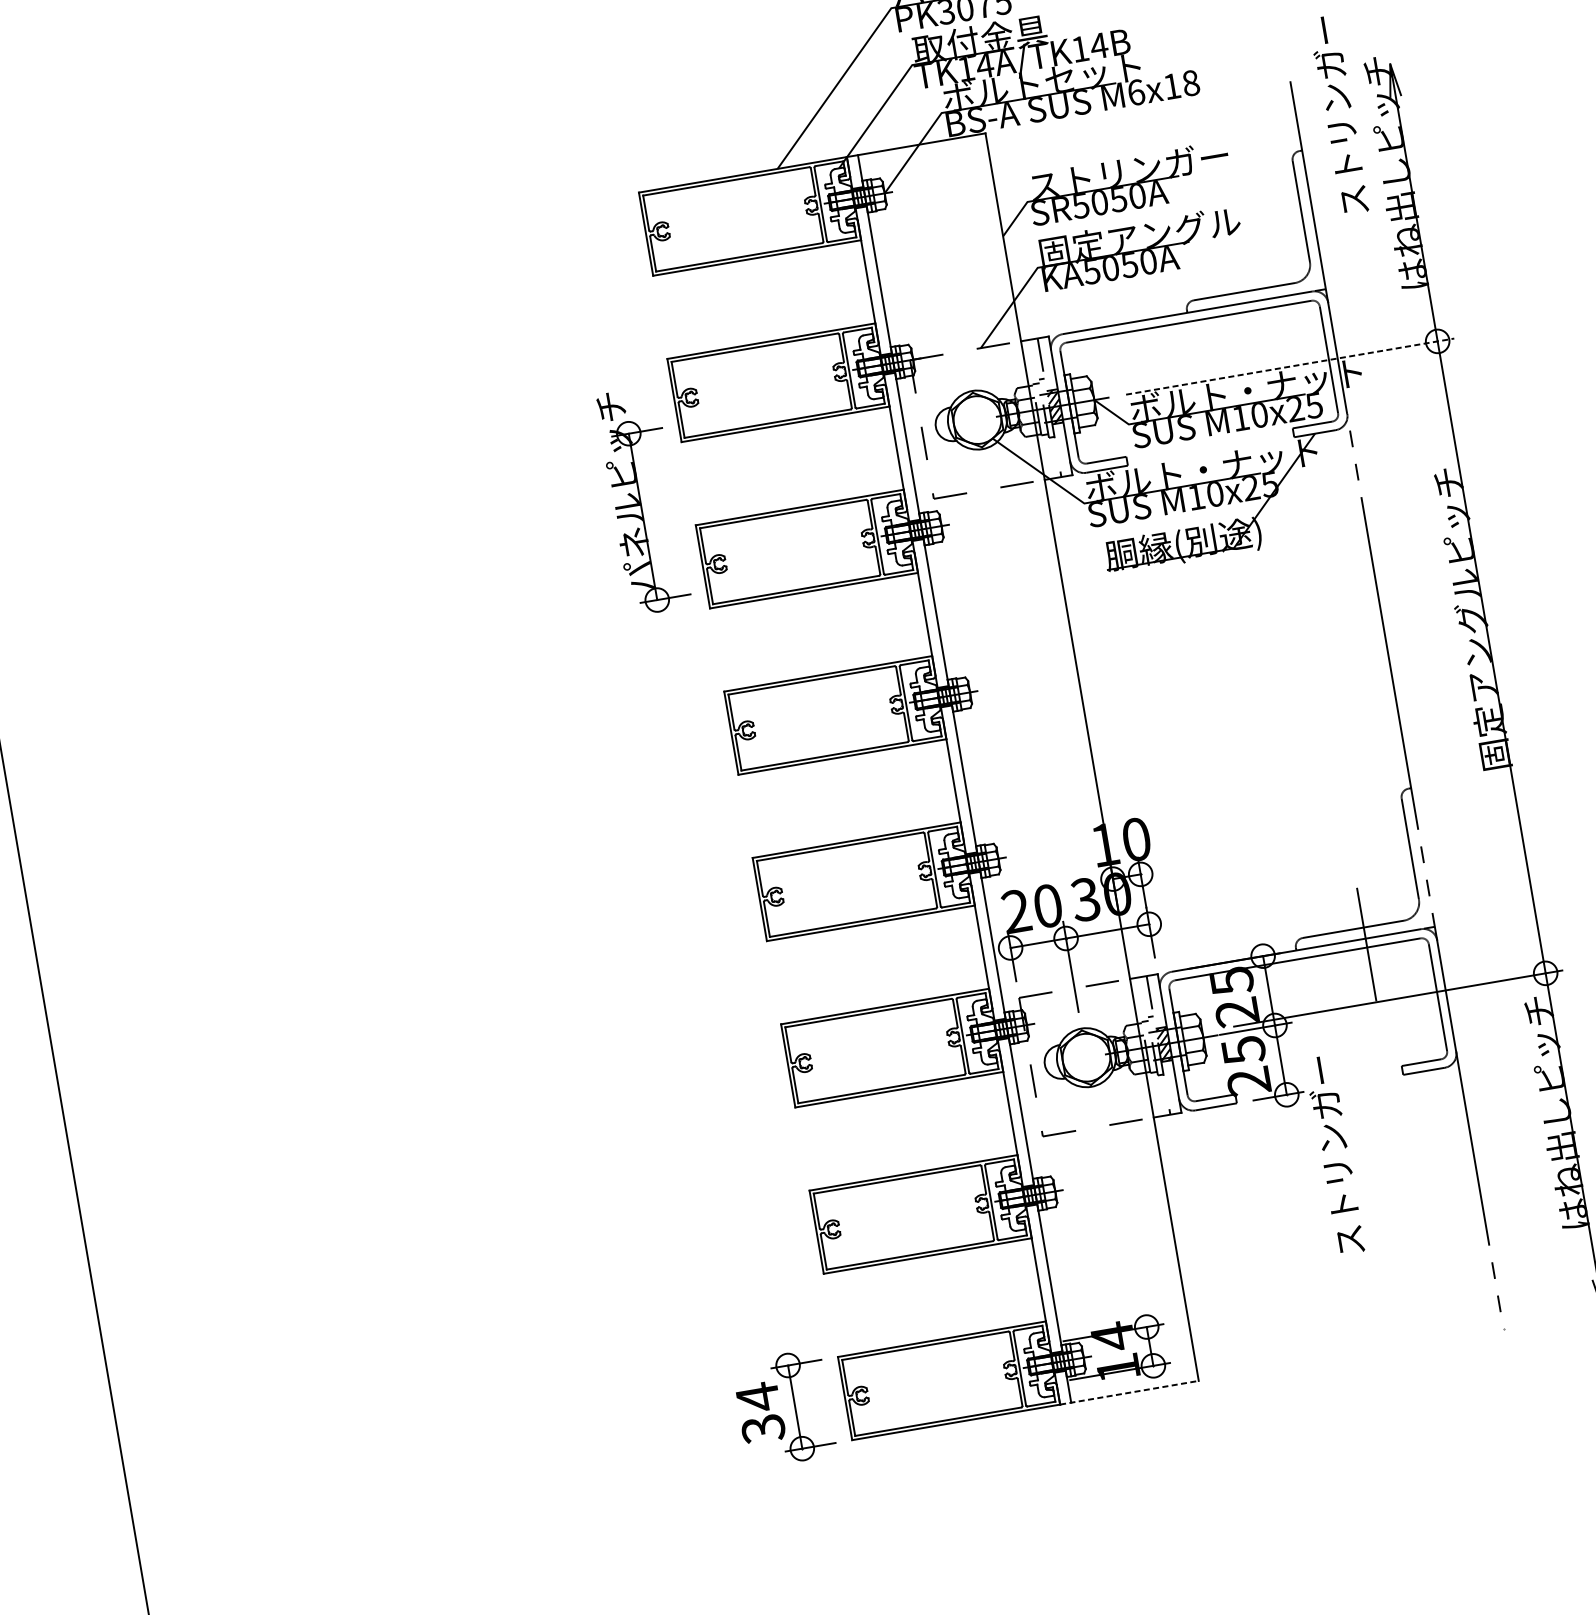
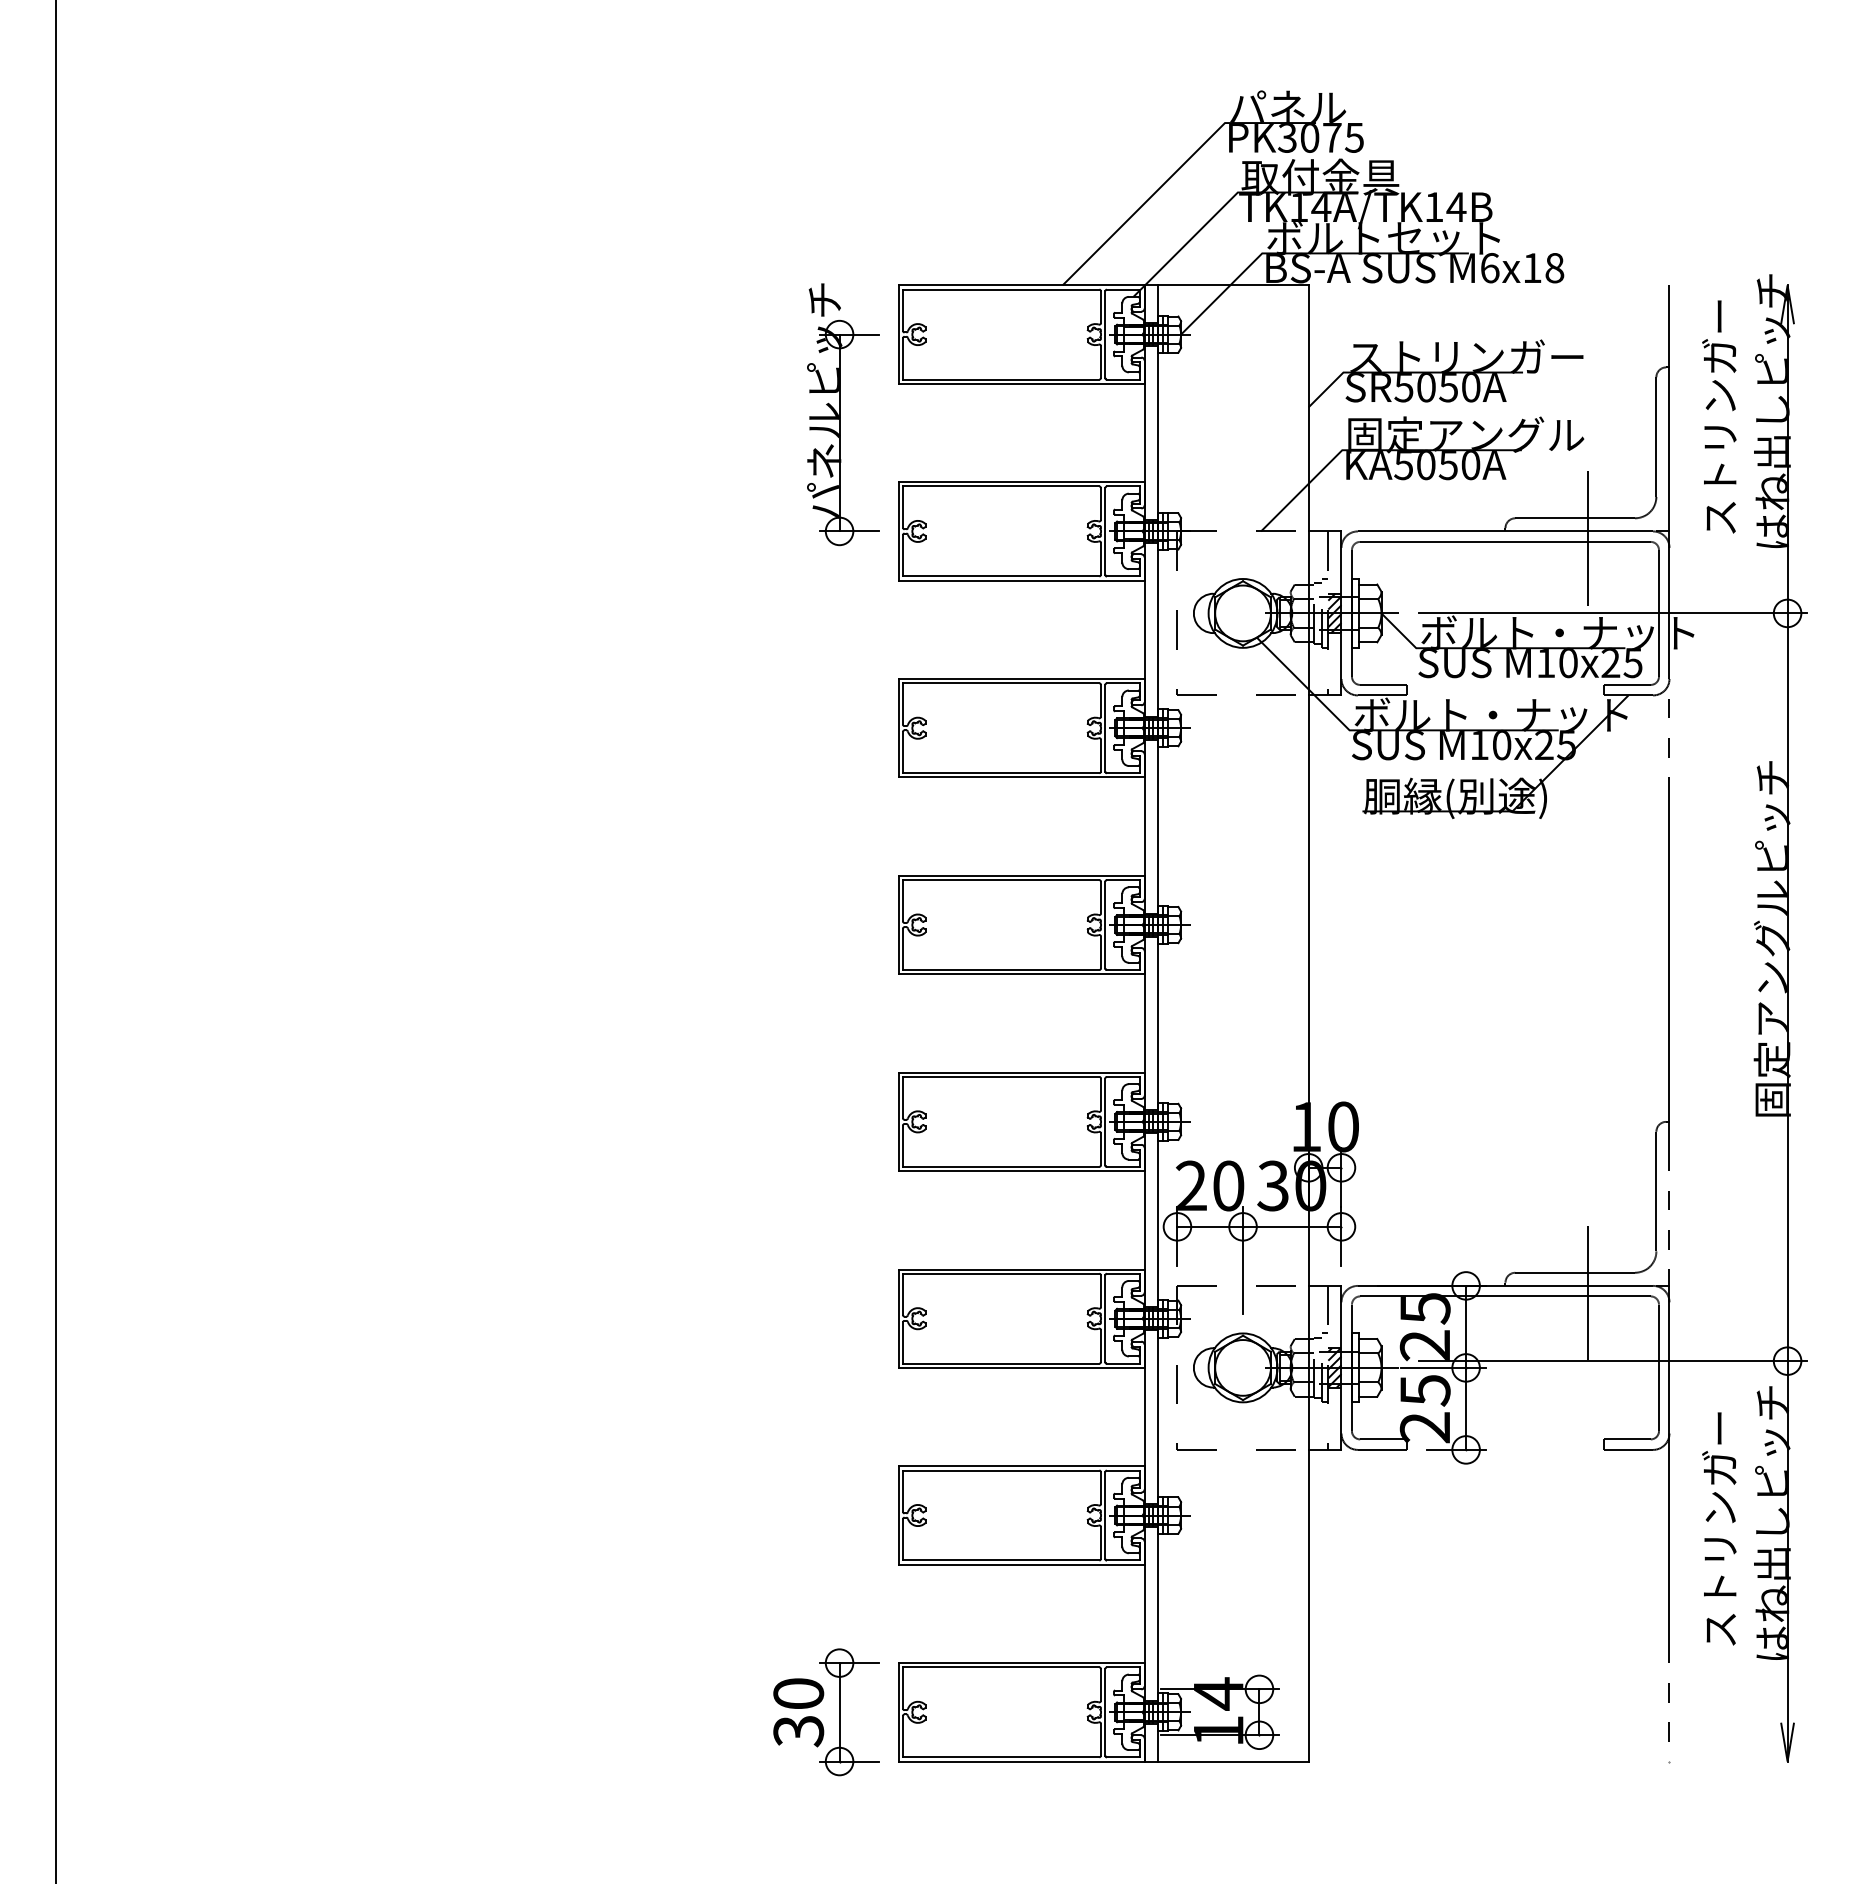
text: (1338, 114) -> (1719, 416), moved
line: (1257, 306) -> (1587, 538), added
line: (1290, 366) -> (1613, 613), dashed -> solid
part: (643, 500) -> (843, 414), moved
text: (1334, 1154) -> (1719, 1528), moved
line: (1130, 1392) -> (1227, 1761), dashed -> solid
text: (757, 1397) -> (798, 1693), 34 -> 30

